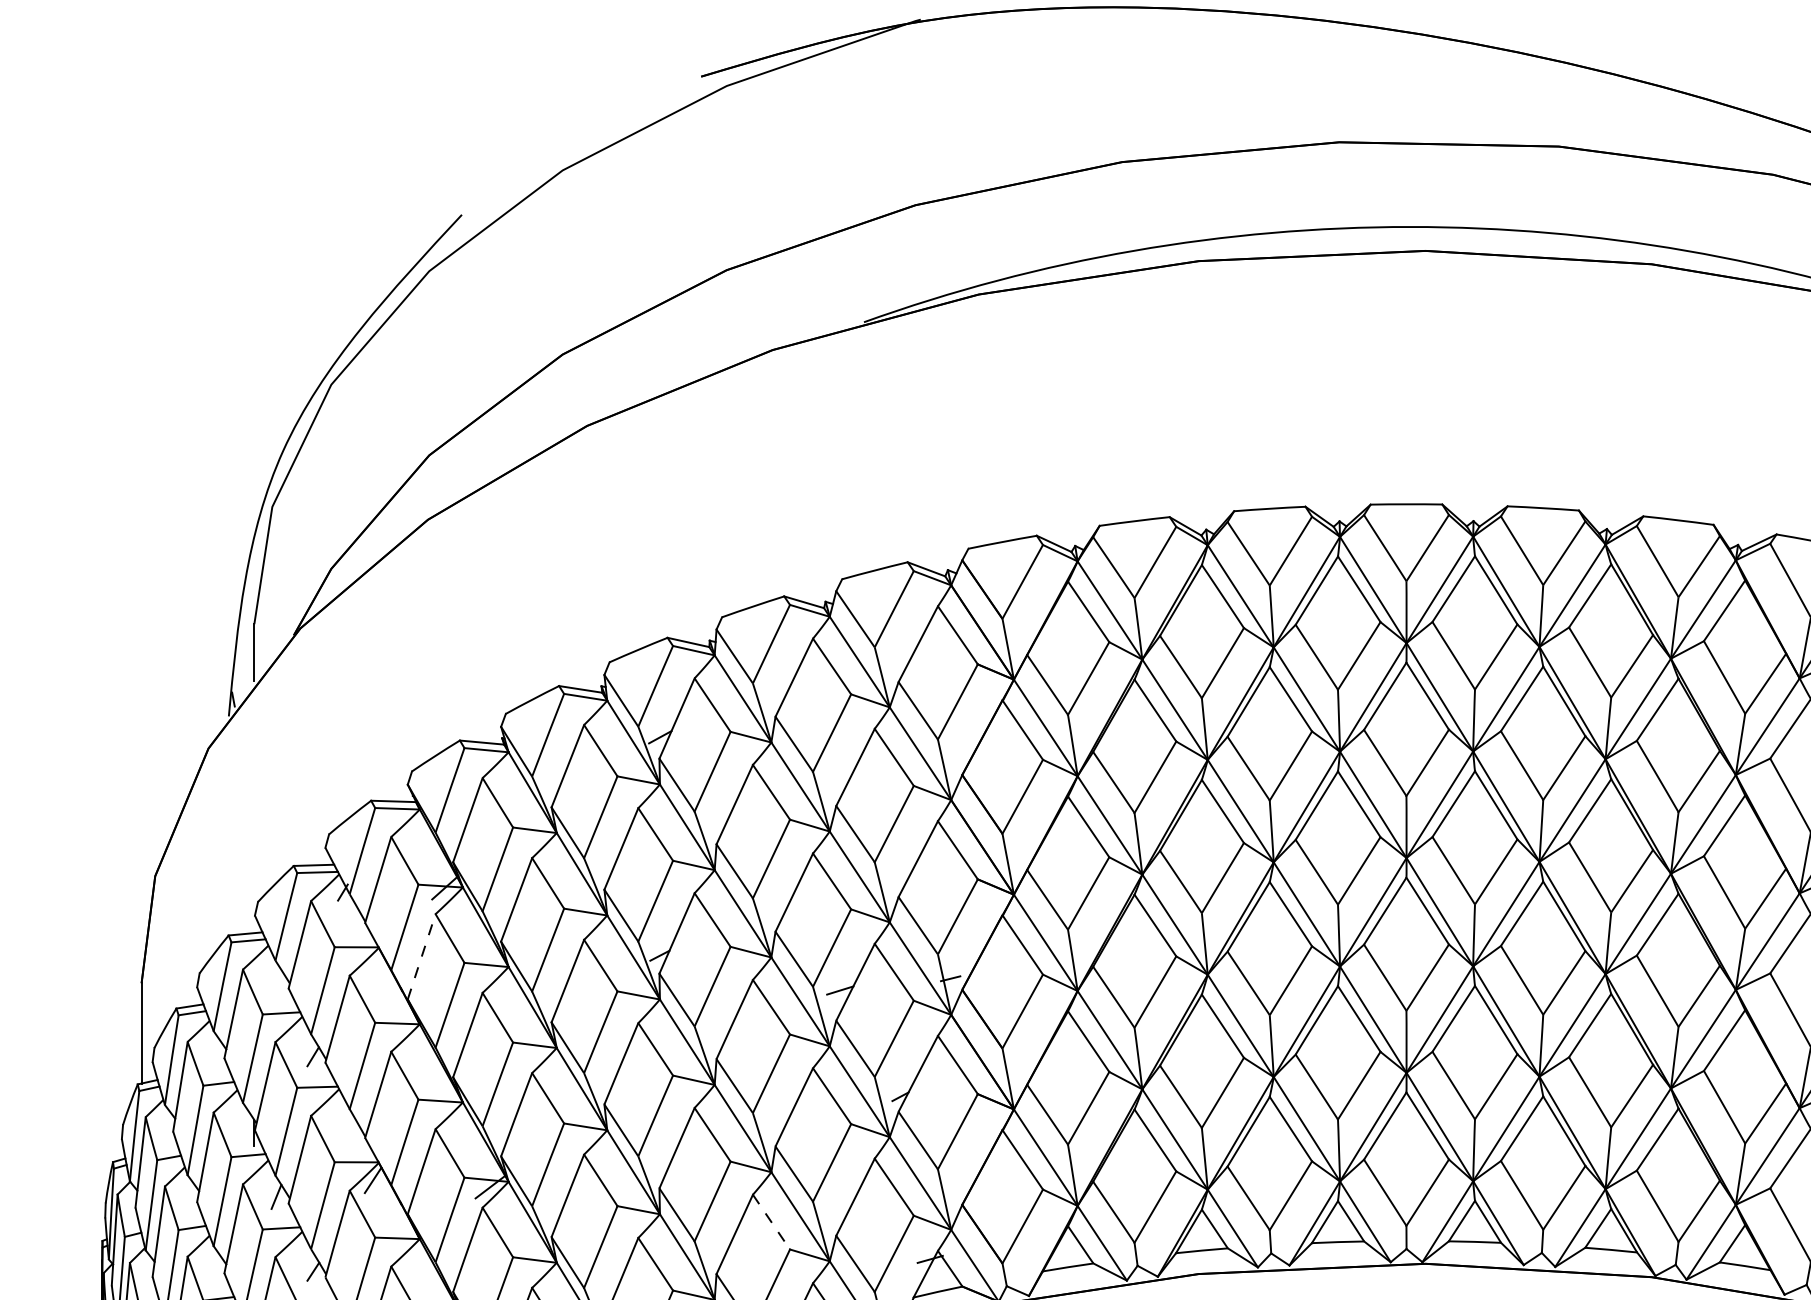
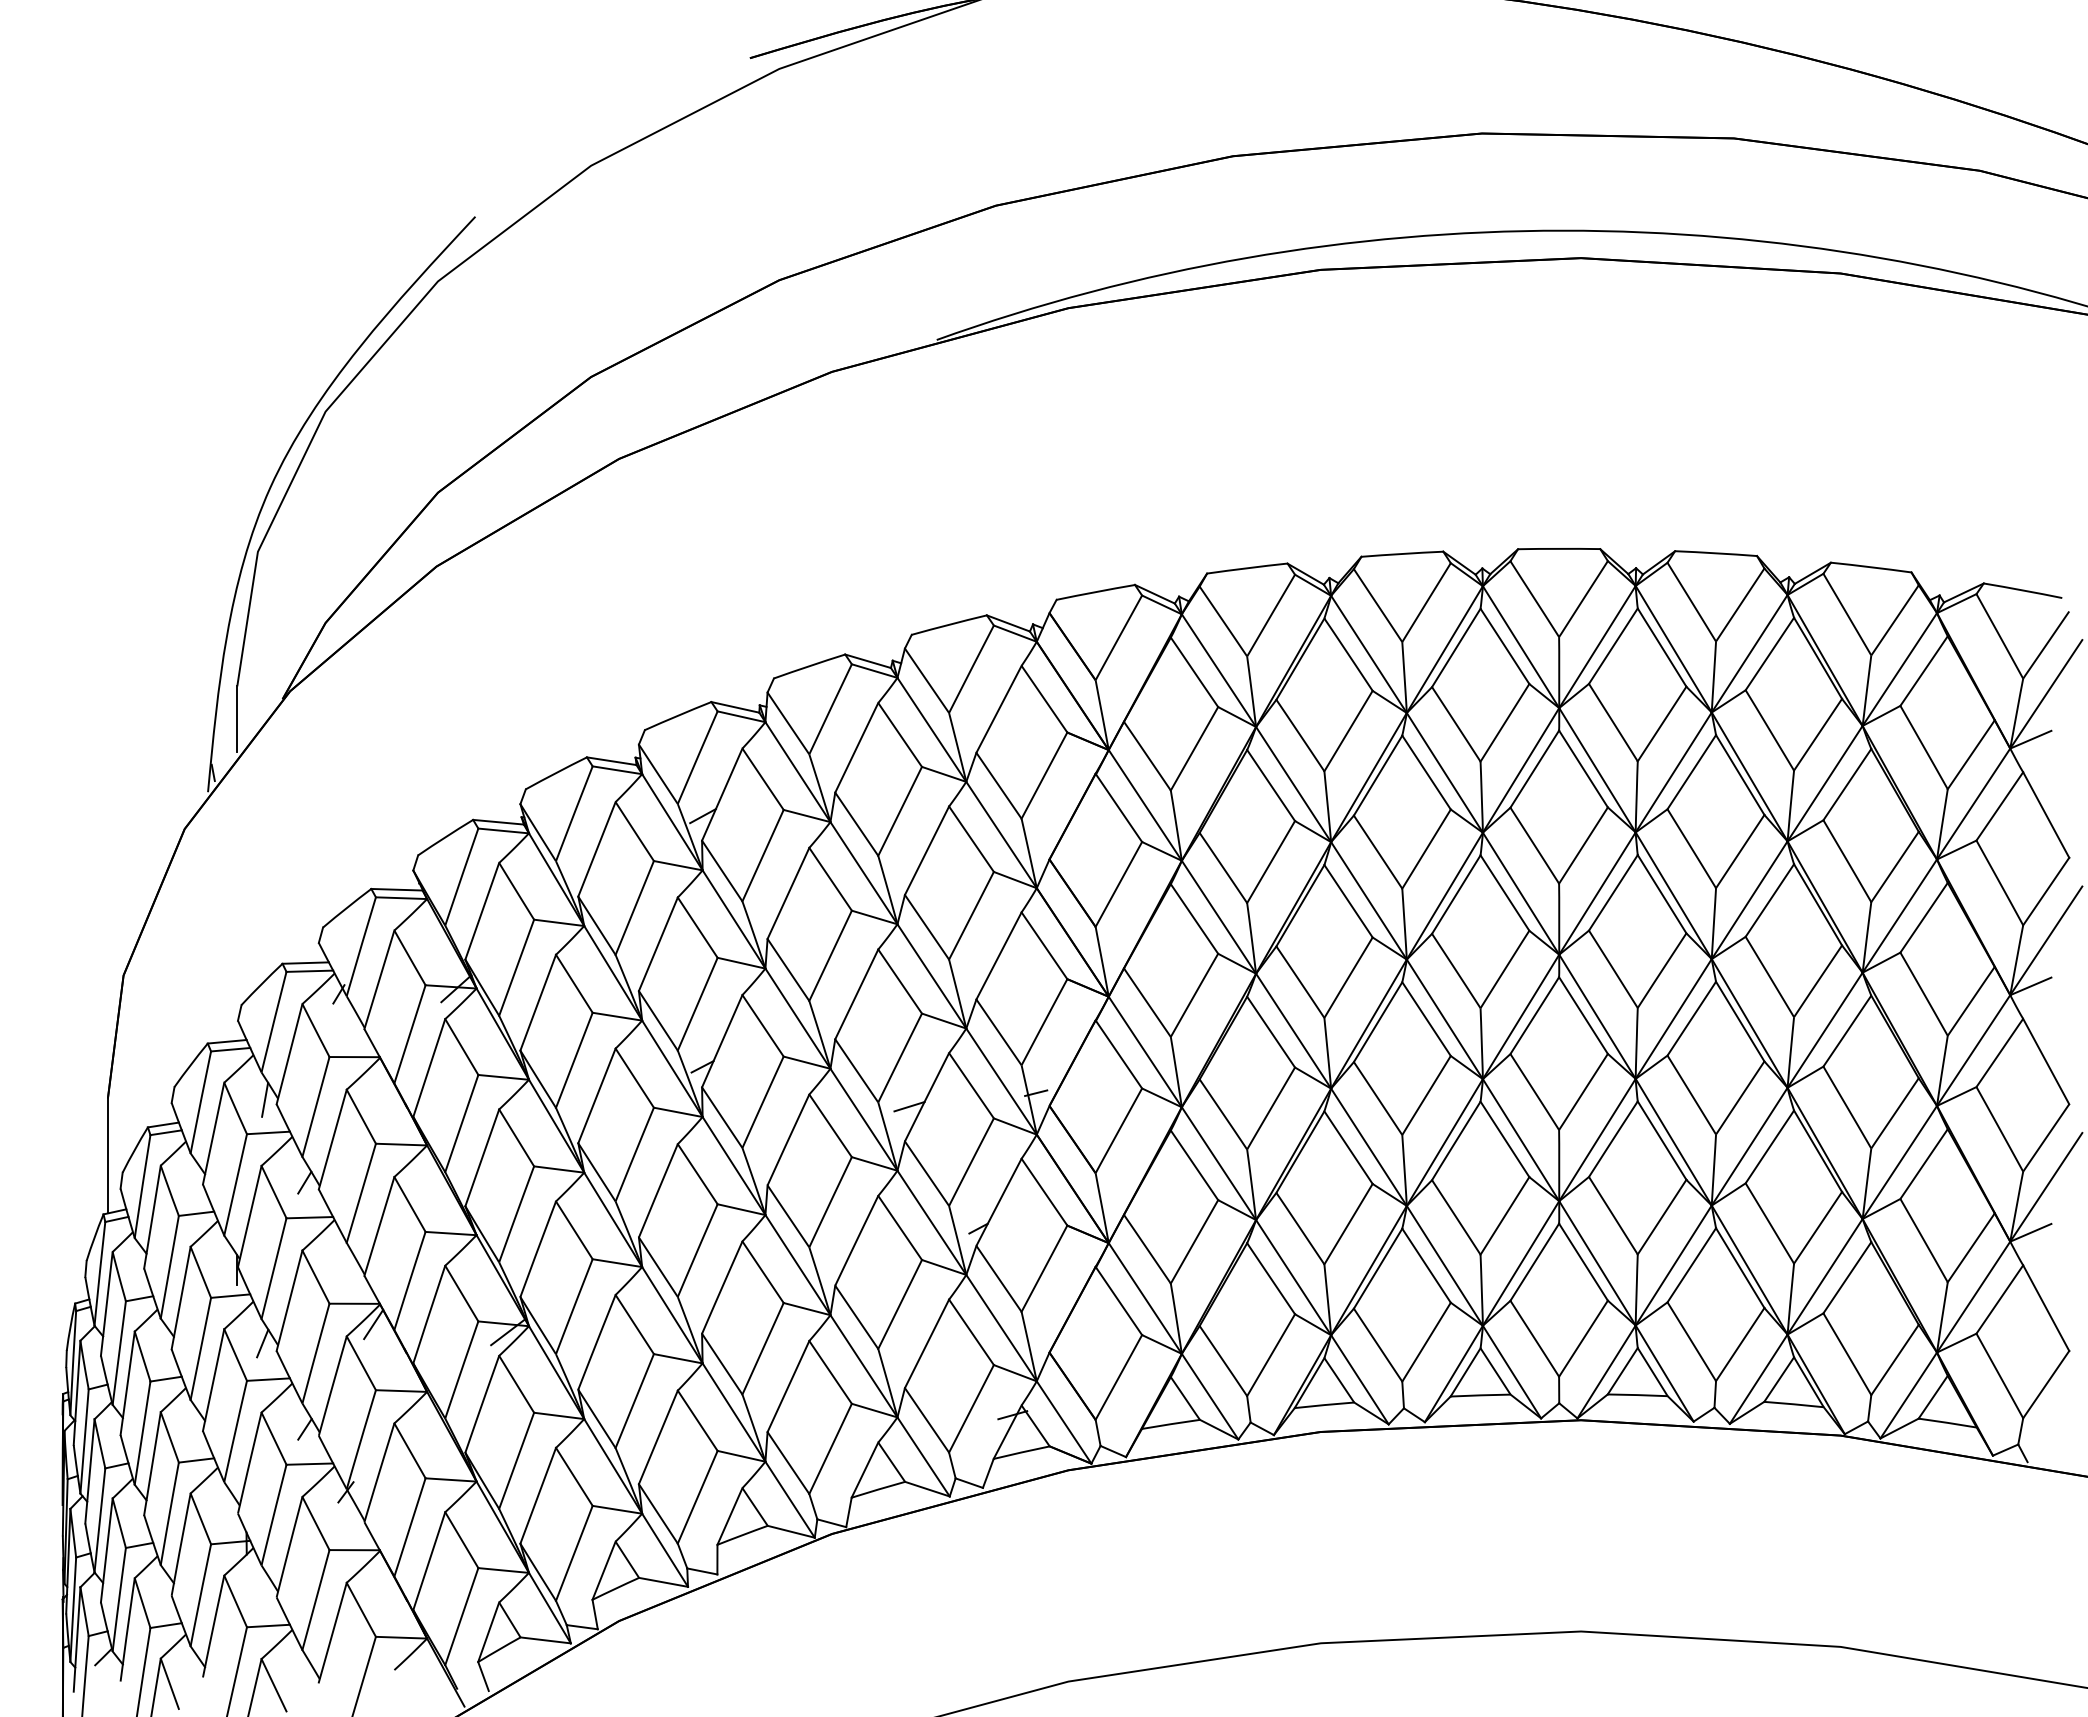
line: (421, 956) -> (429, 1067), dashed -> solid
line: (278, 984) -> (265, 1099), added
line: (771, 1222) -> (830, 1372), dashed -> solid

